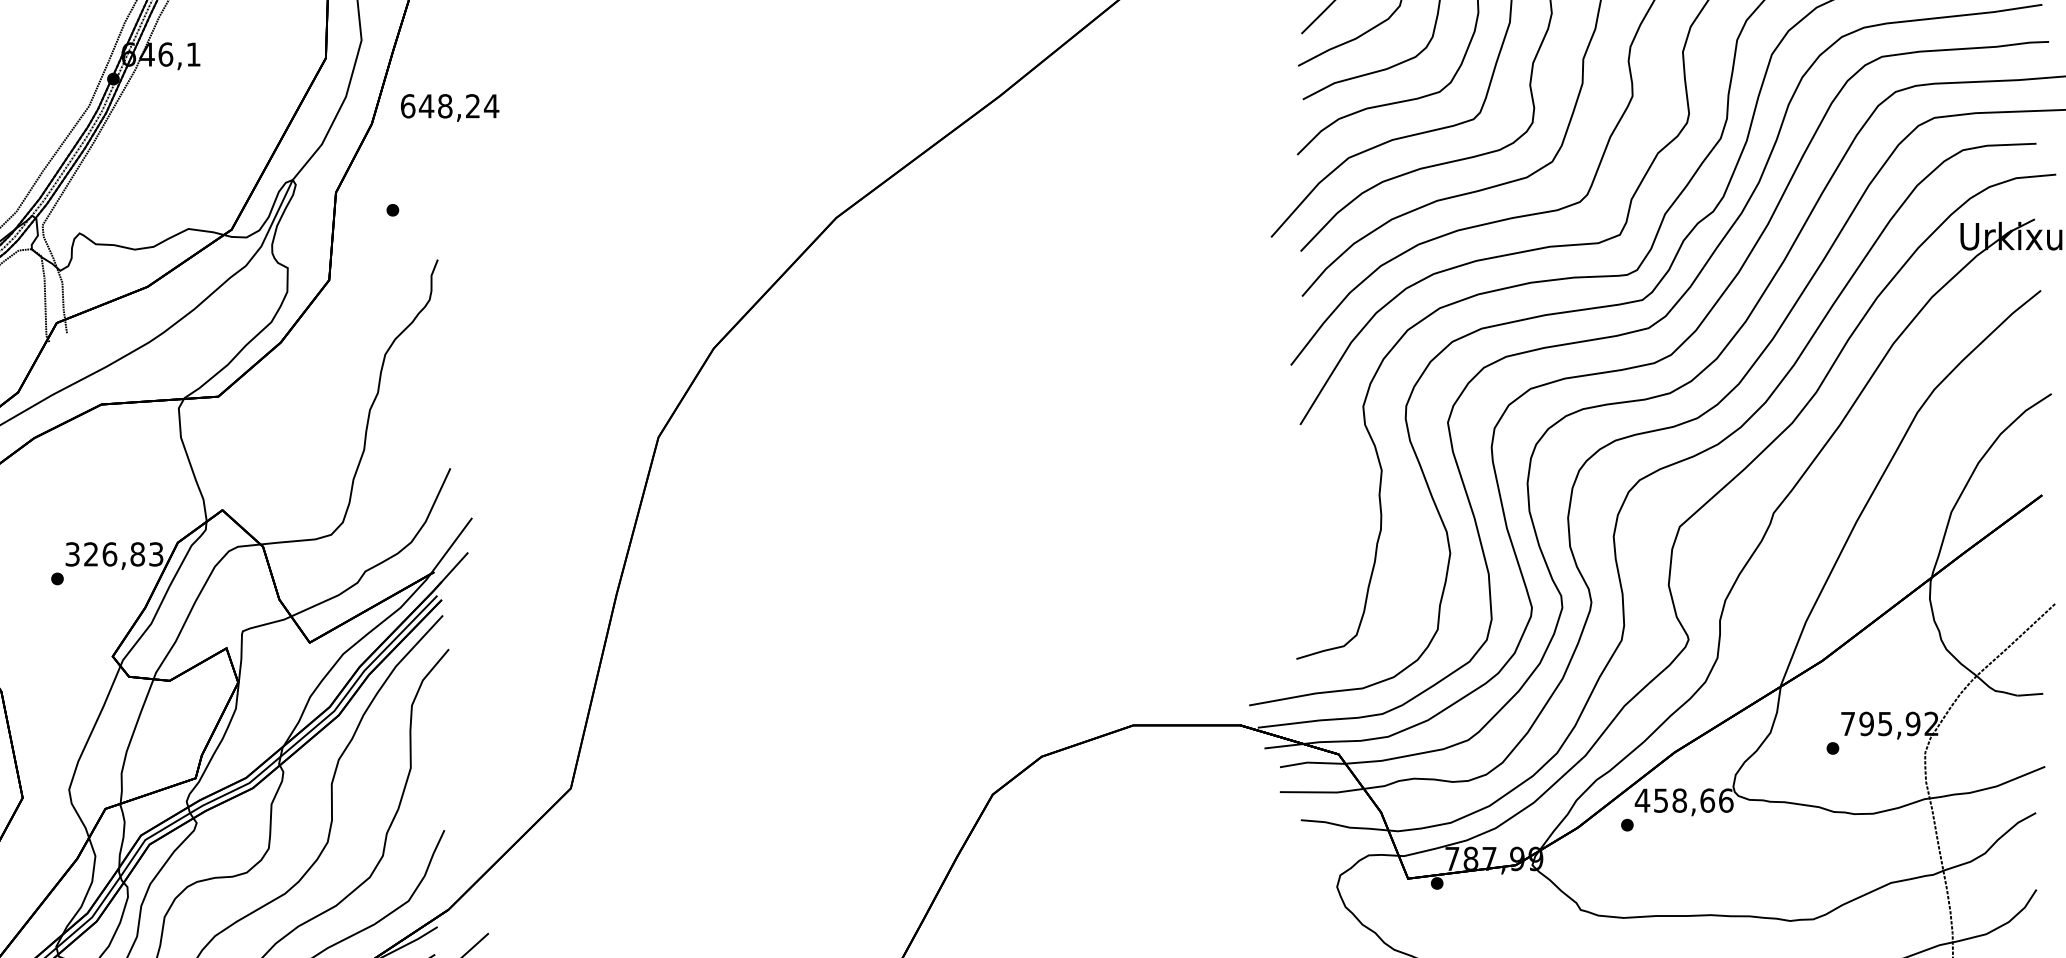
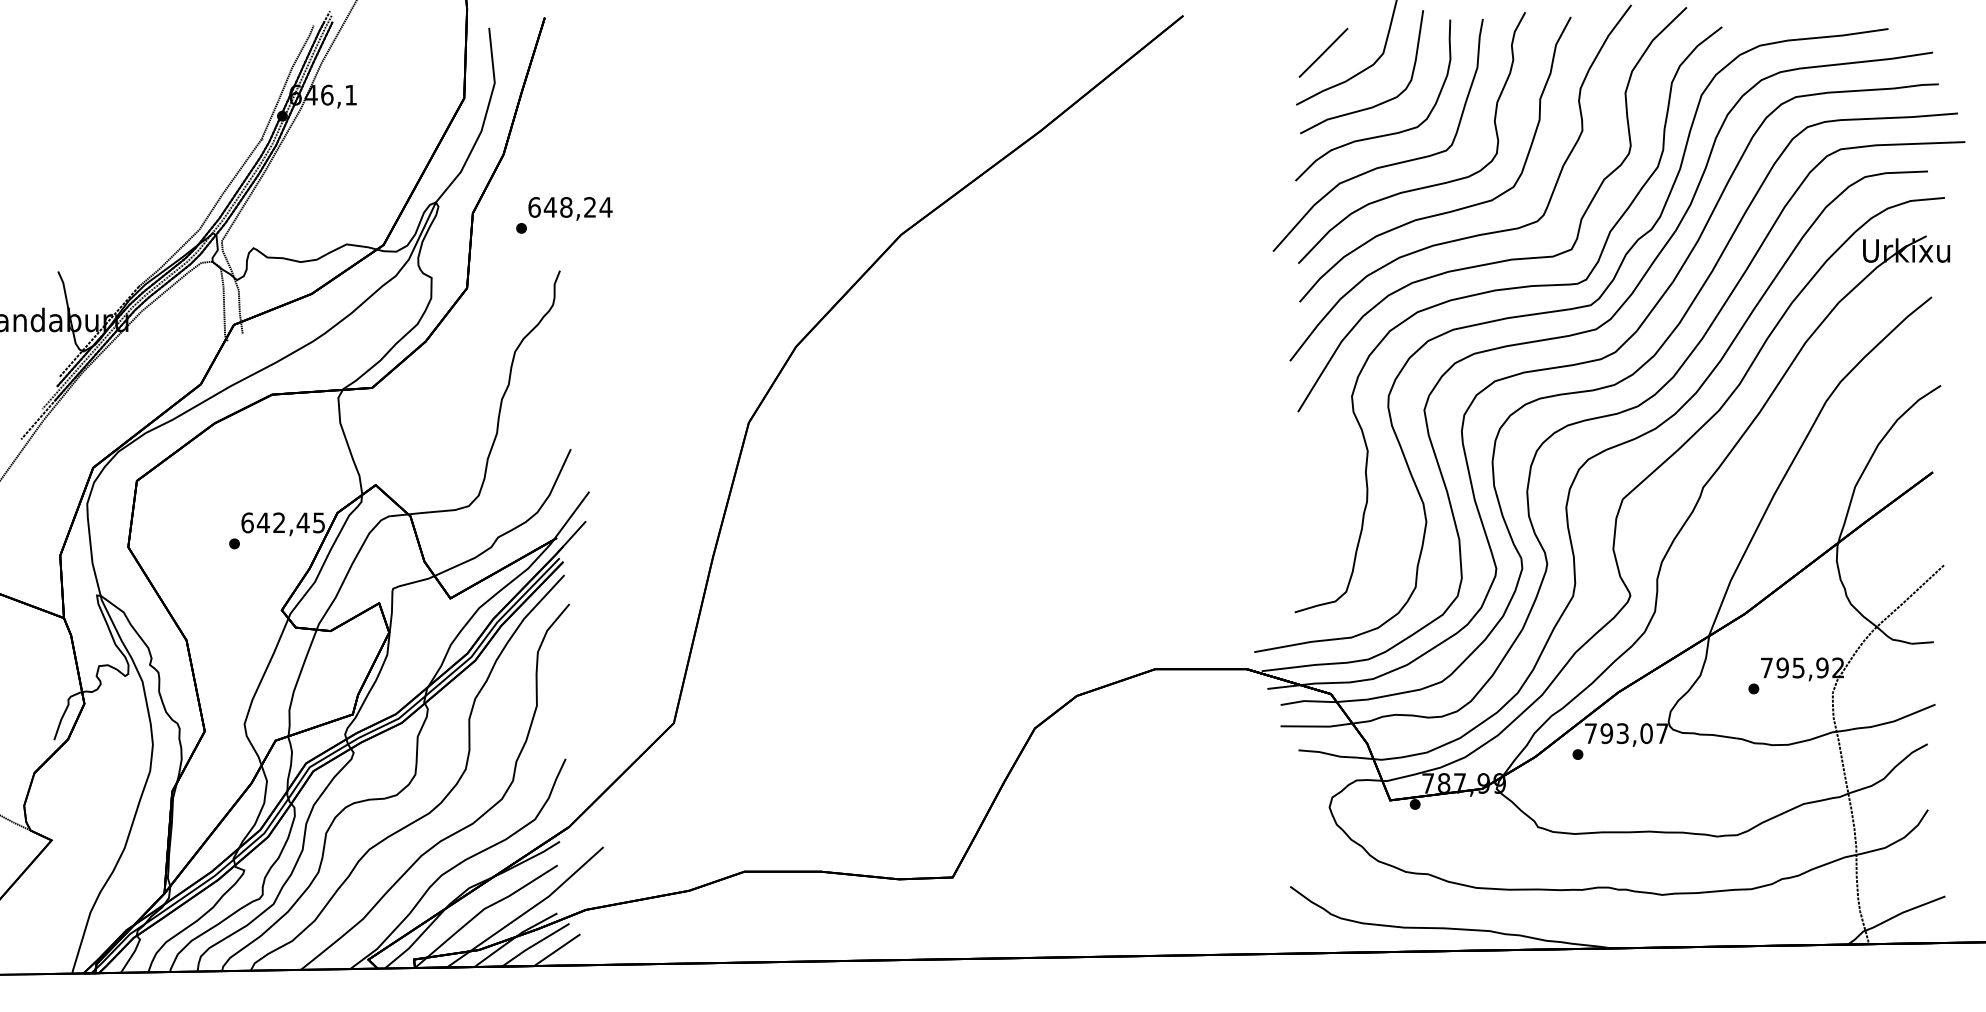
text: (450, 107) -> (570, 208), moved
text: (114, 553) -> (283, 522), 326,83 -> 642,45
text: (1684, 800) -> (1626, 733), 458,66 -> 793,07

